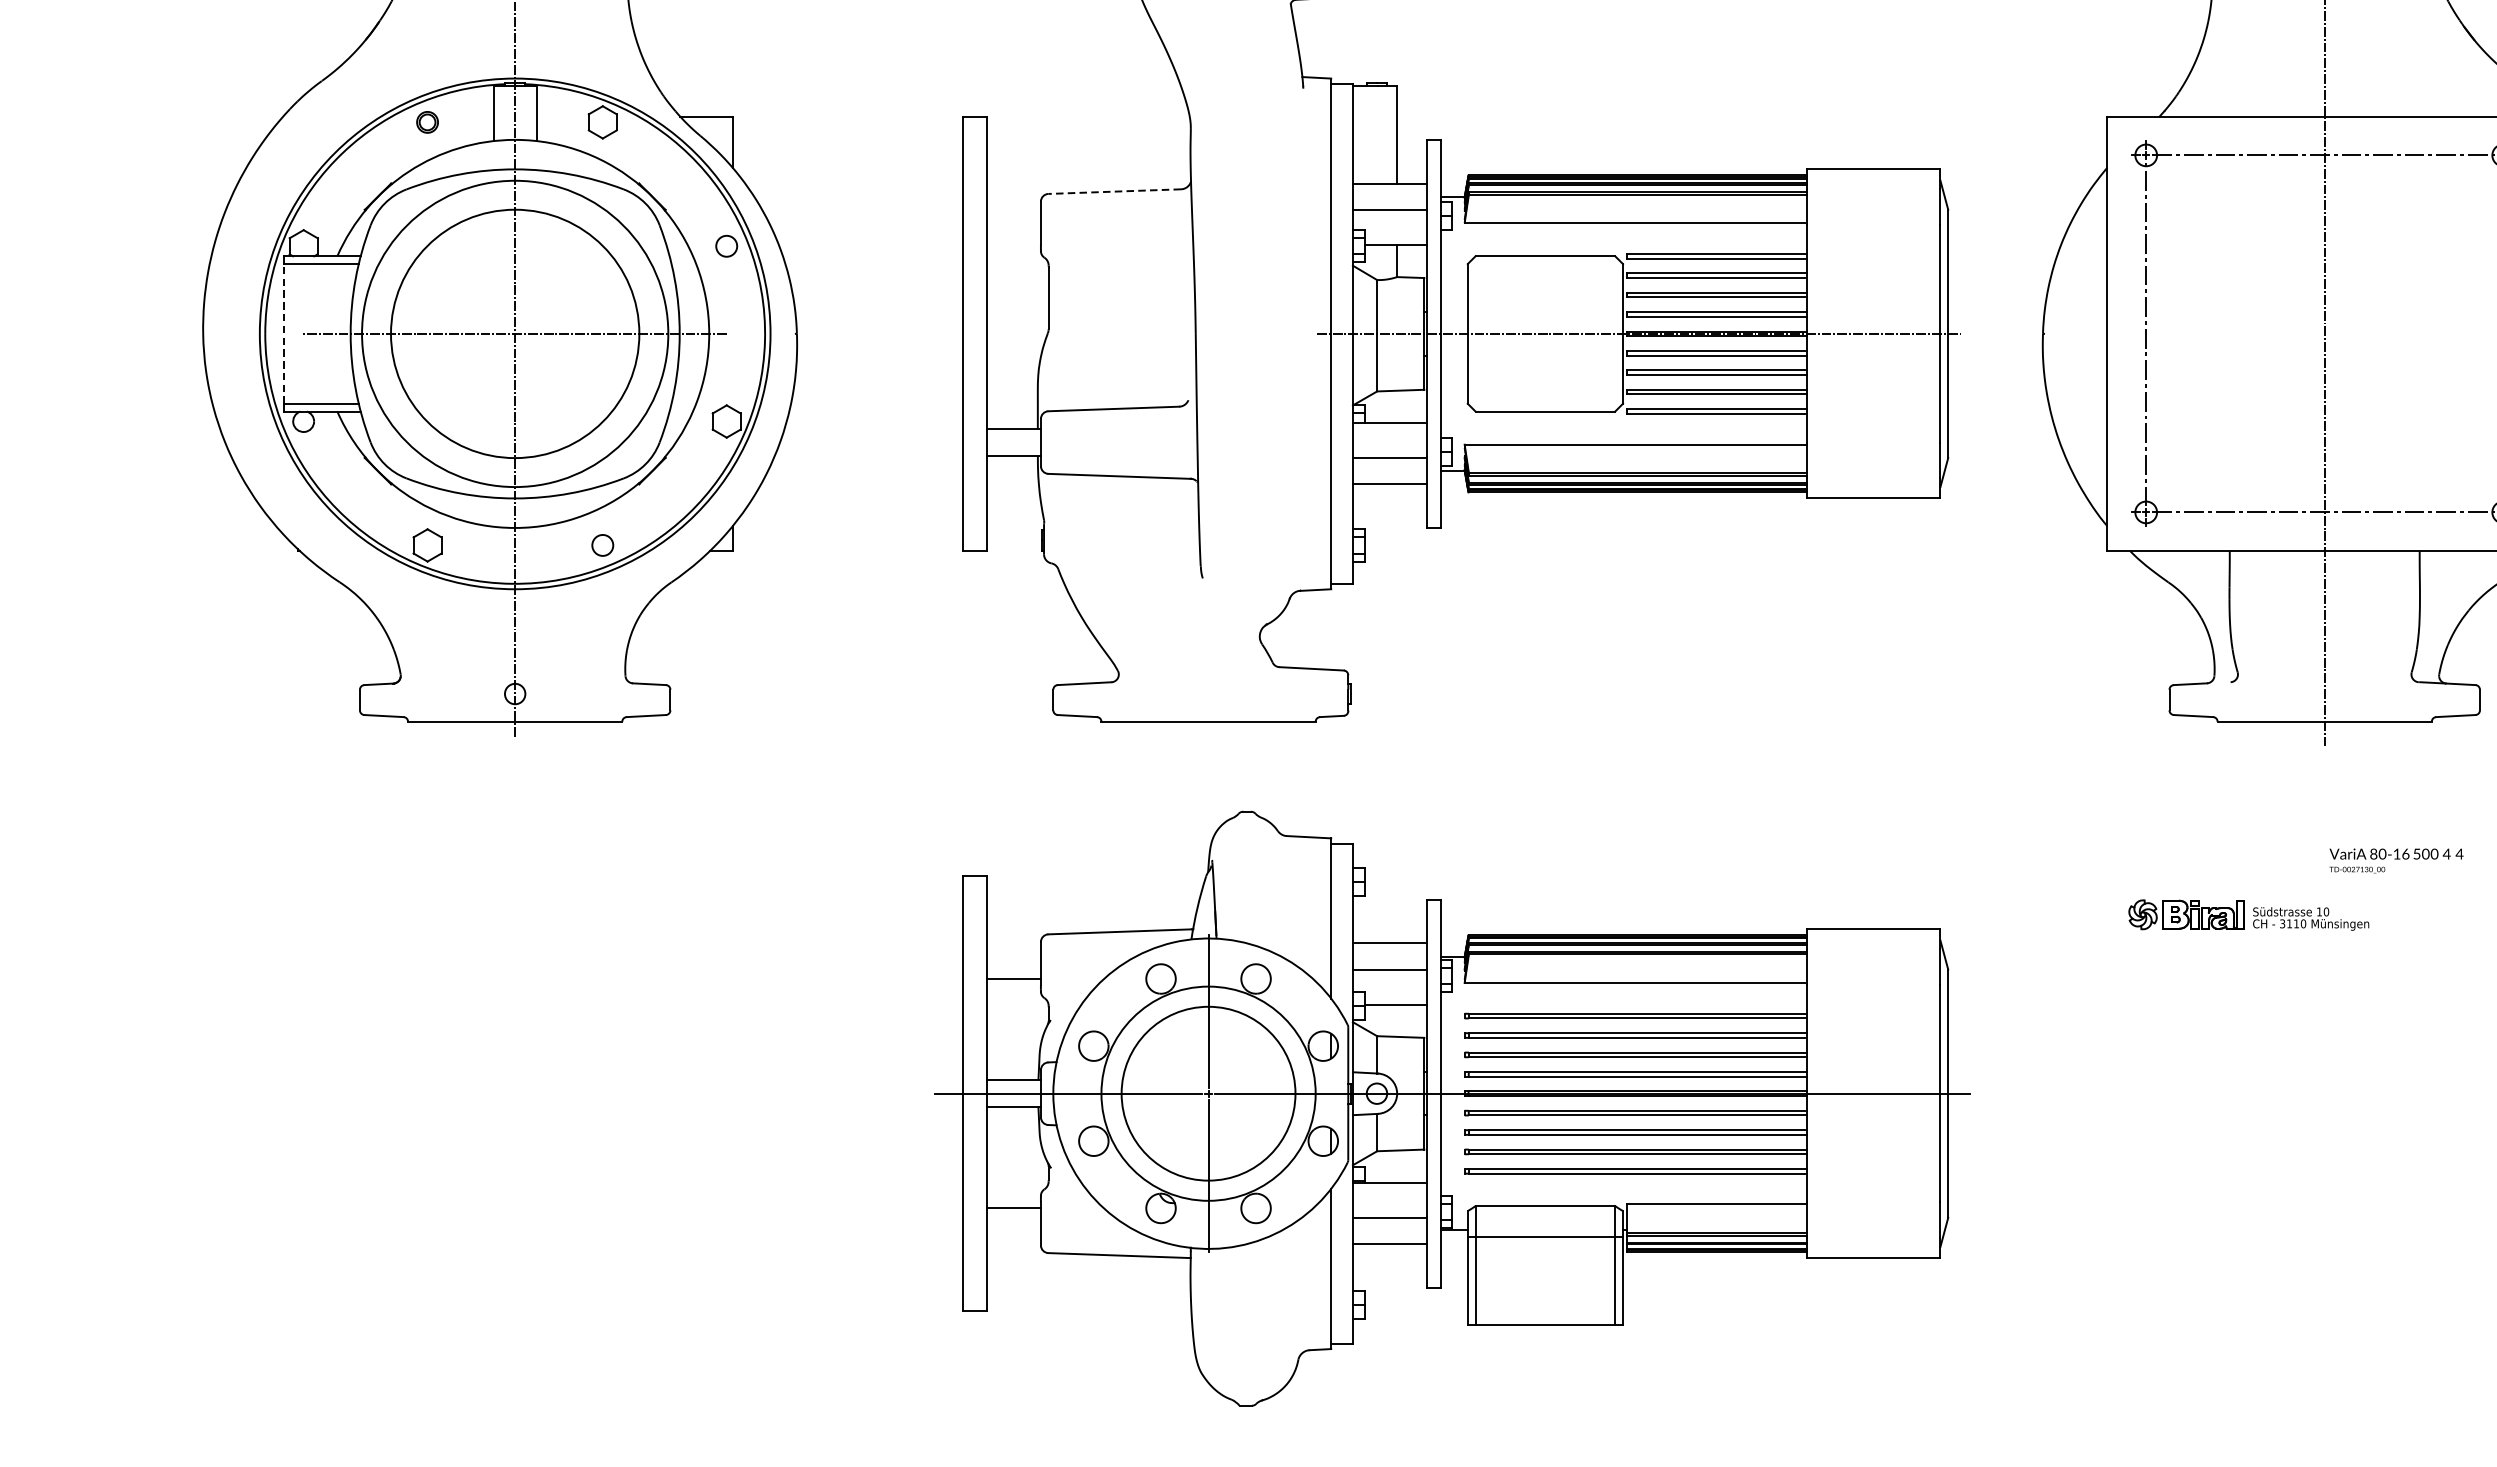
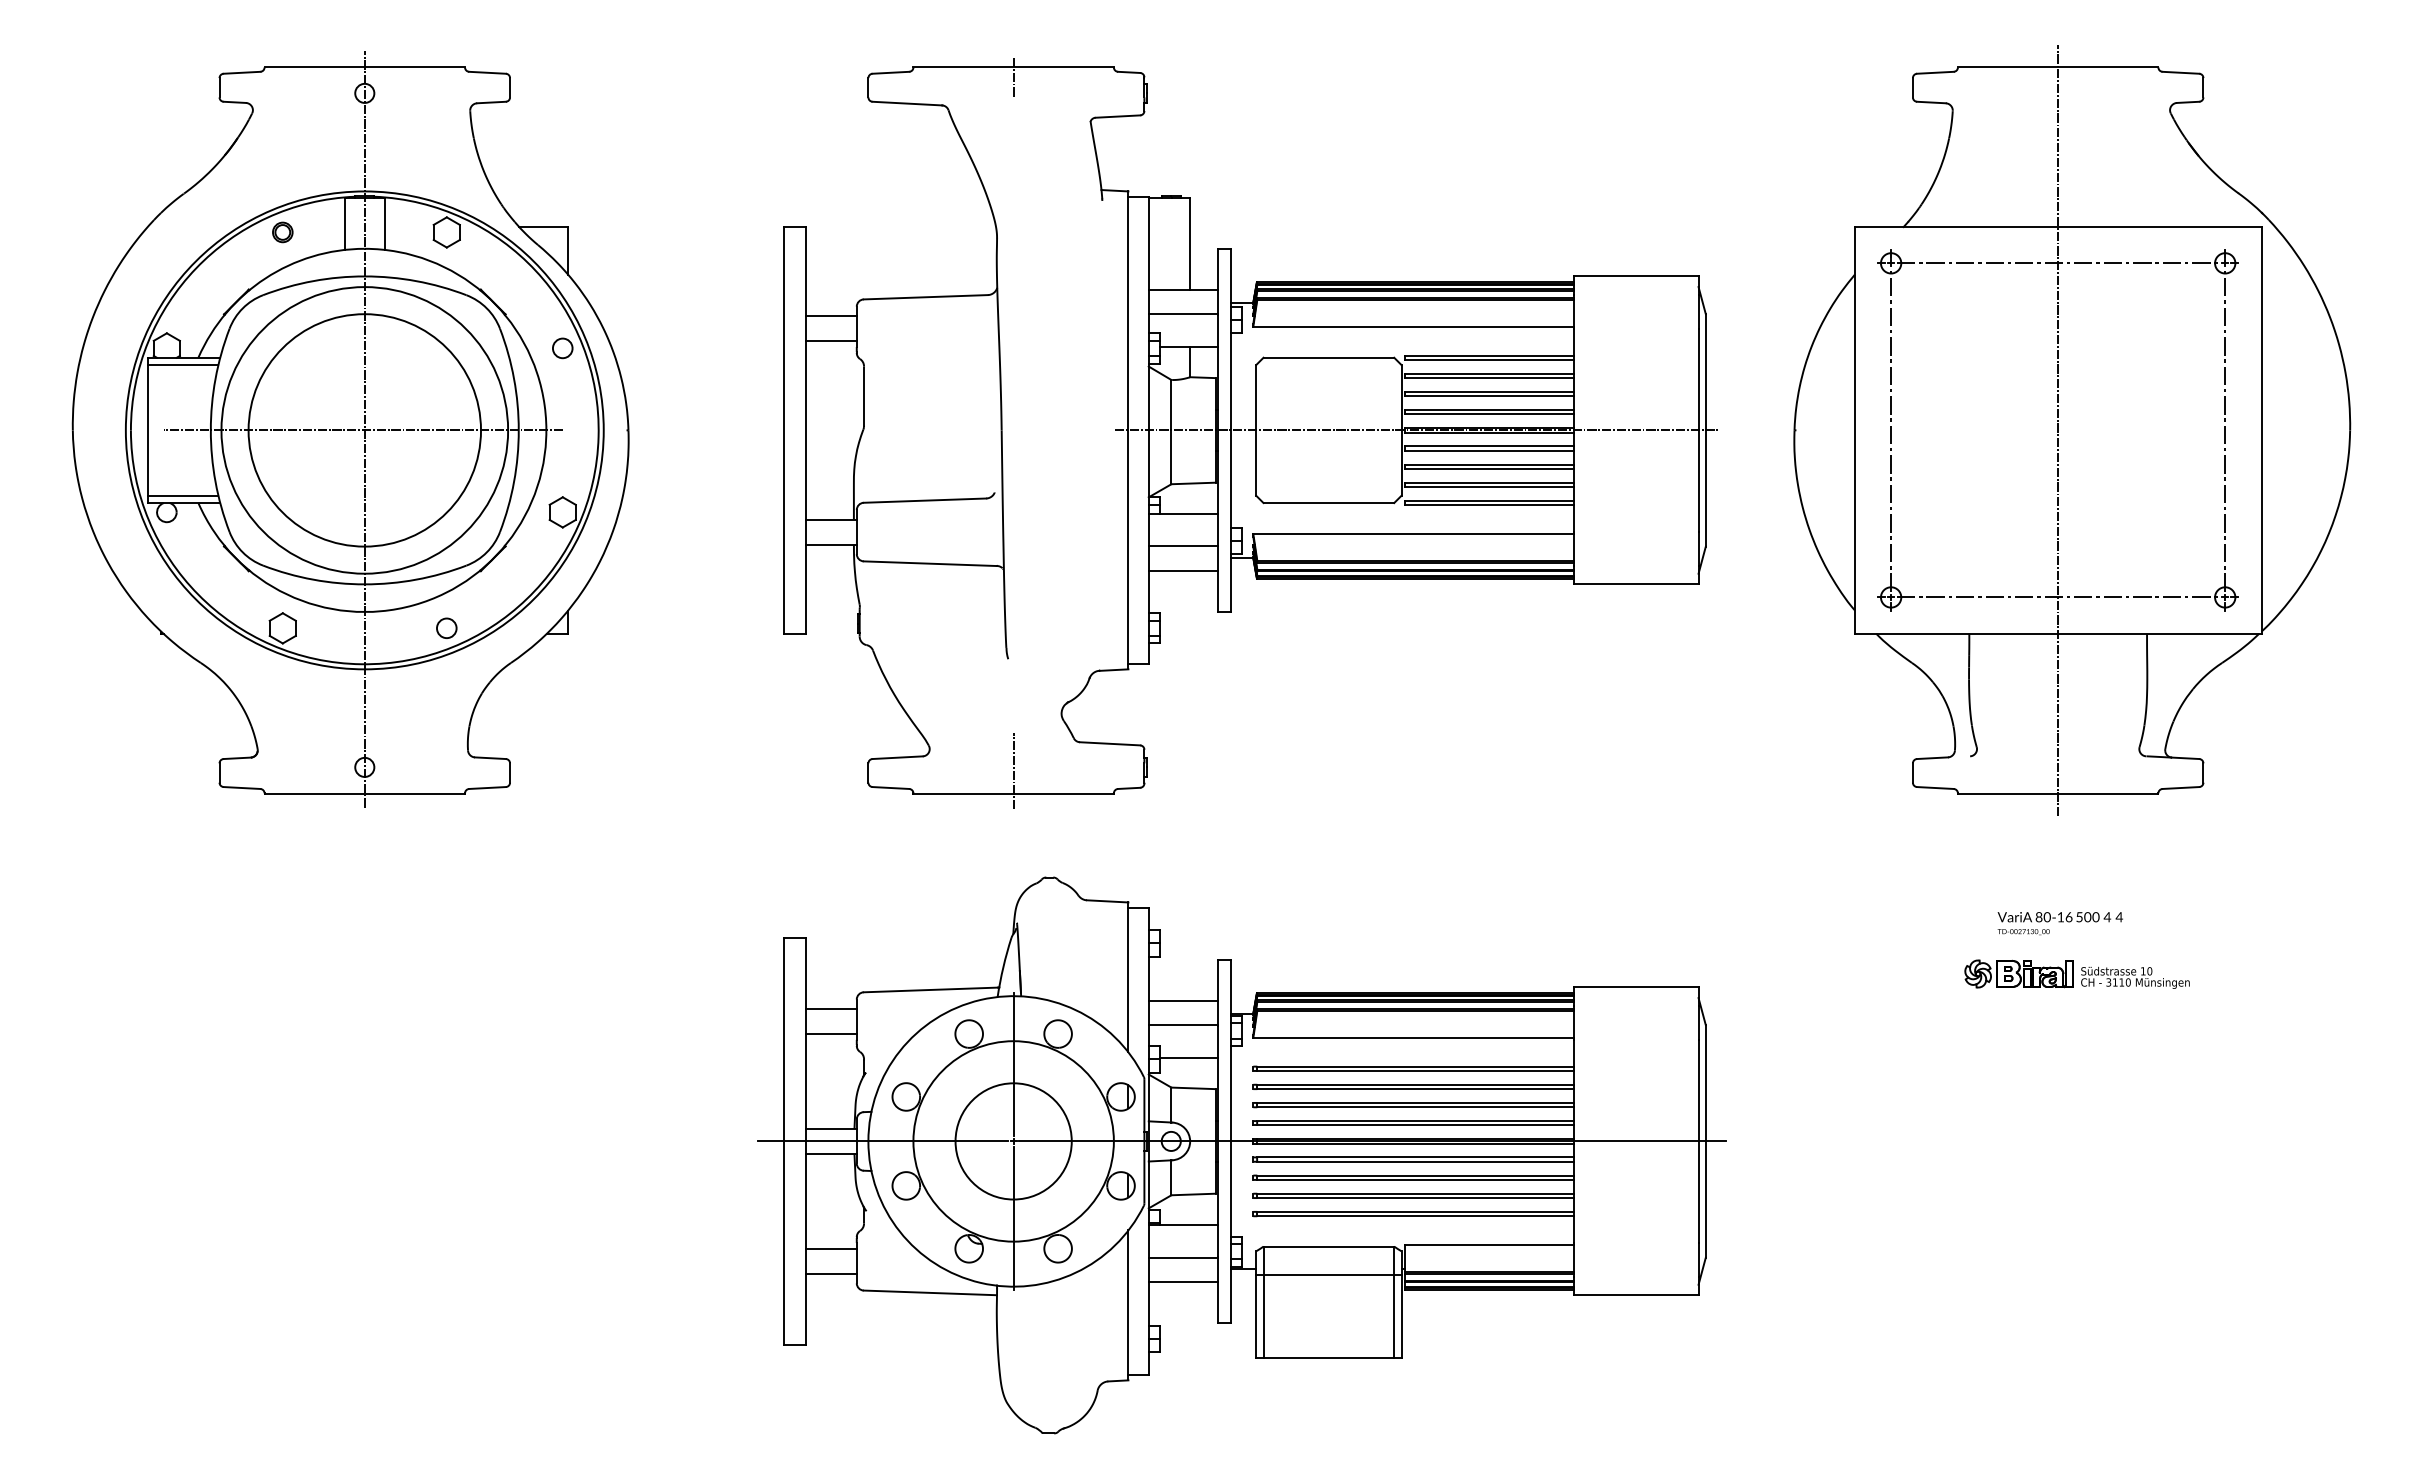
line: (1114, 191) -> (925, 297), dashed -> solid
line: (1012, 212) -> (830, 316), added
line: (1012, 238) -> (830, 341), added
line: (284, 332) -> (148, 429), dashed -> solid
line: (1208, 698) -> (1013, 771), added
text: (2395, 860) -> (2059, 923), moved
part: (2248, 914) -> (2076, 973), moved
line: (1012, 952) -> (830, 1009), added
circle: (1208, 1093) -> (1013, 1141), size x0.71
line: (1012, 1234) -> (830, 1273), added

